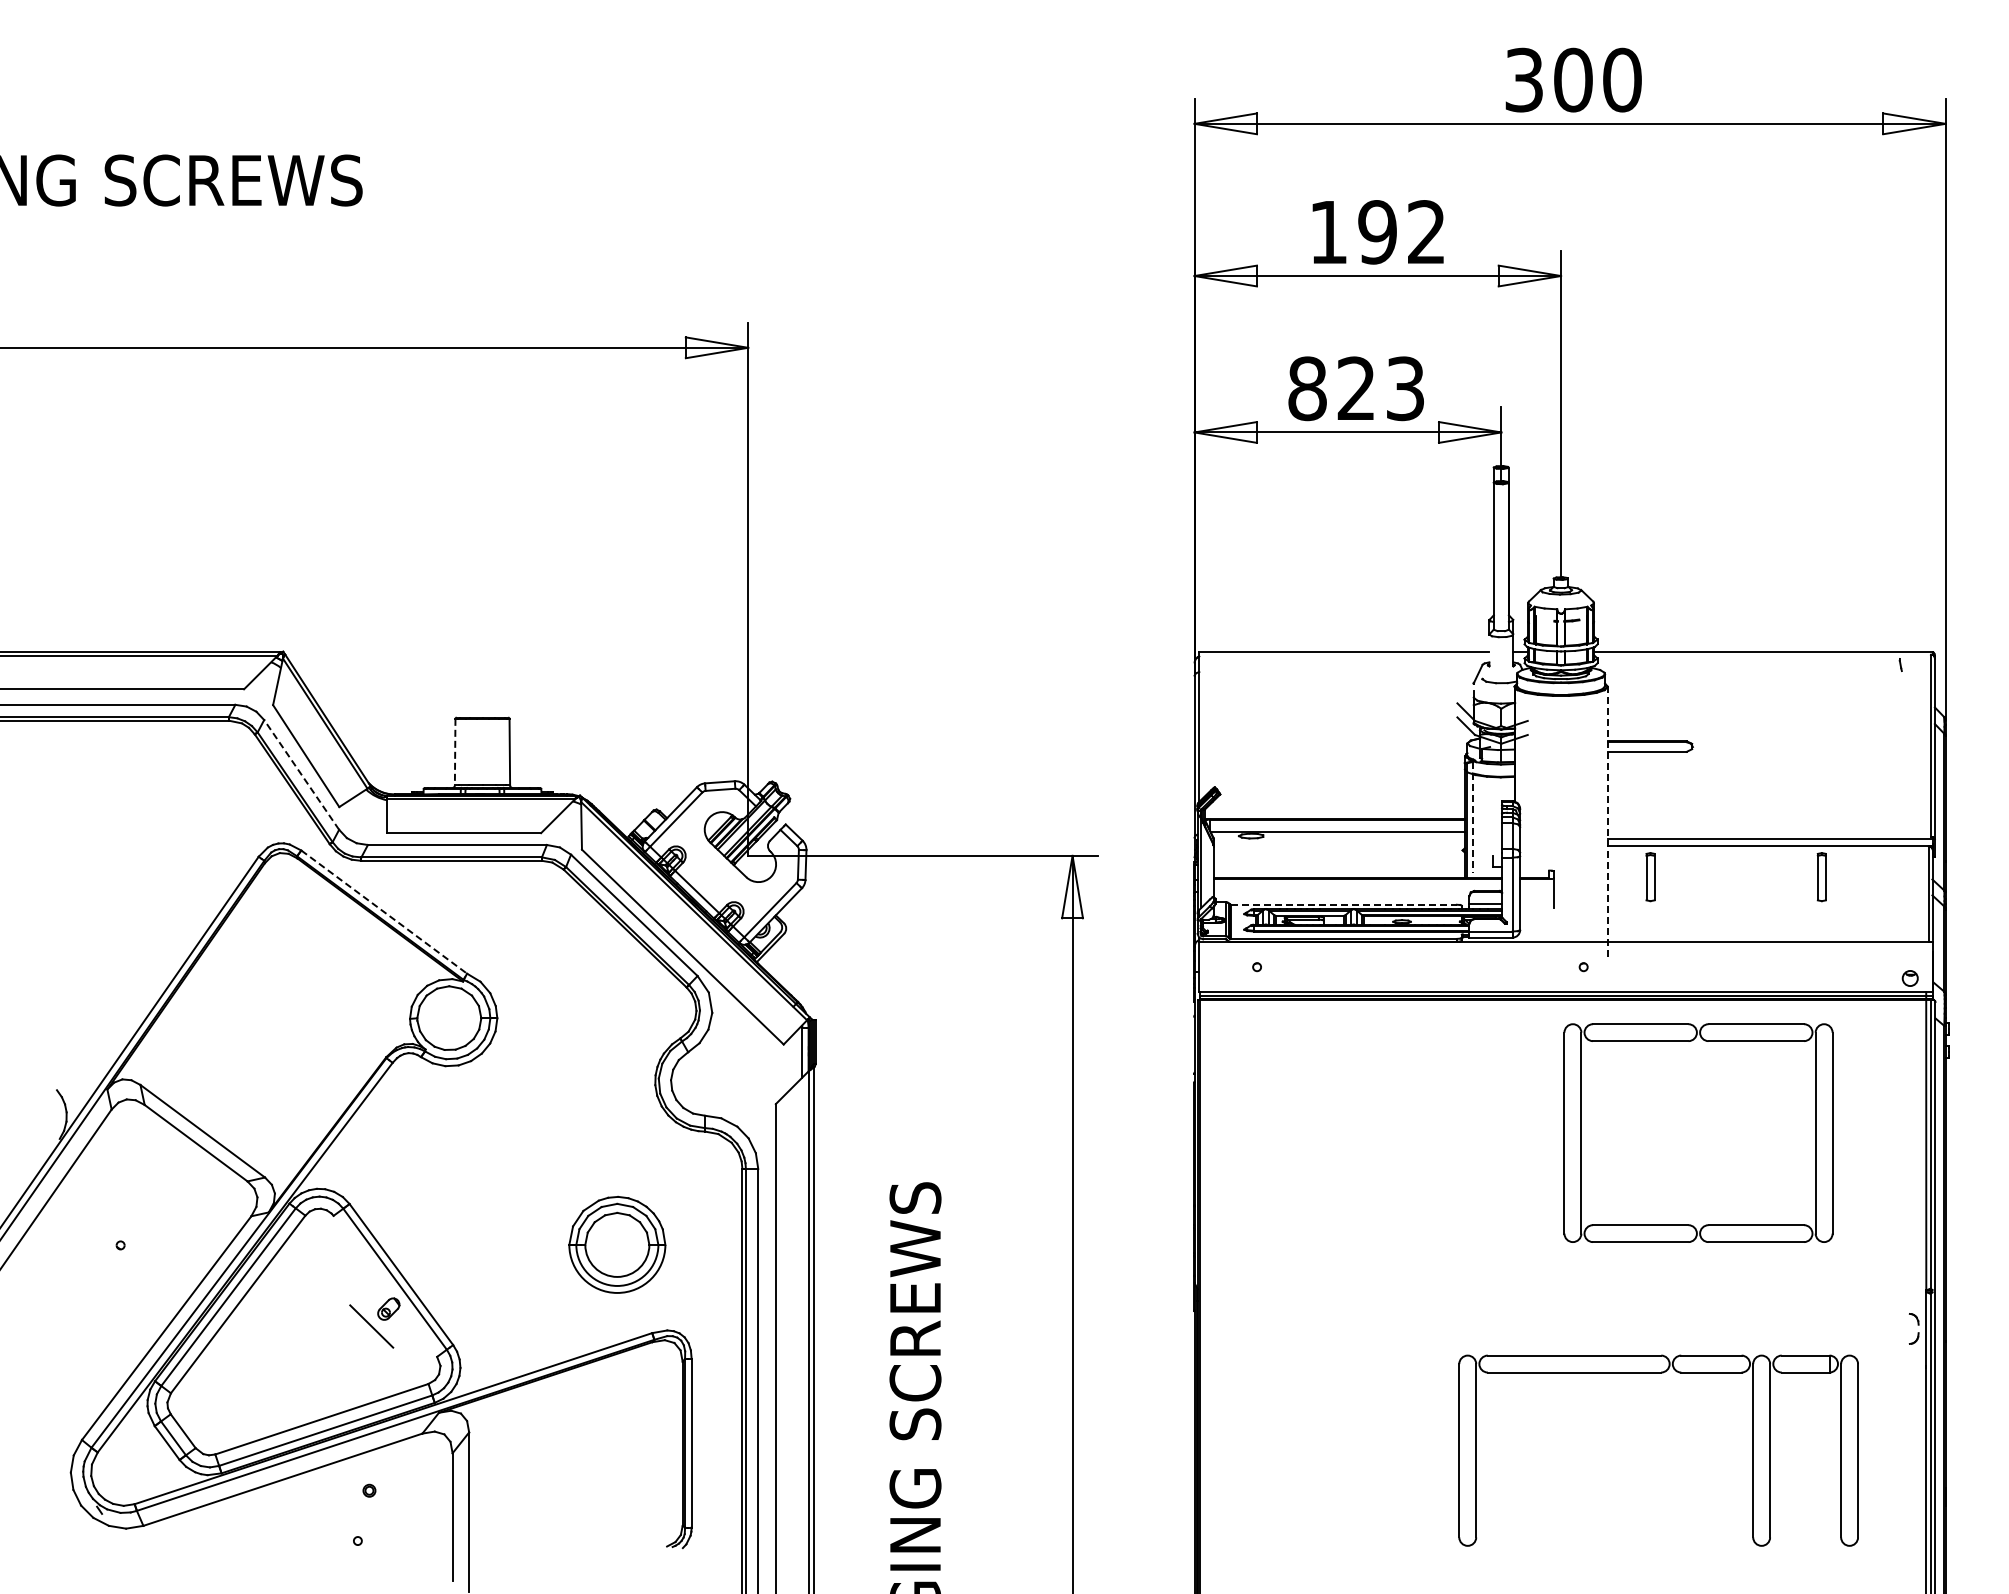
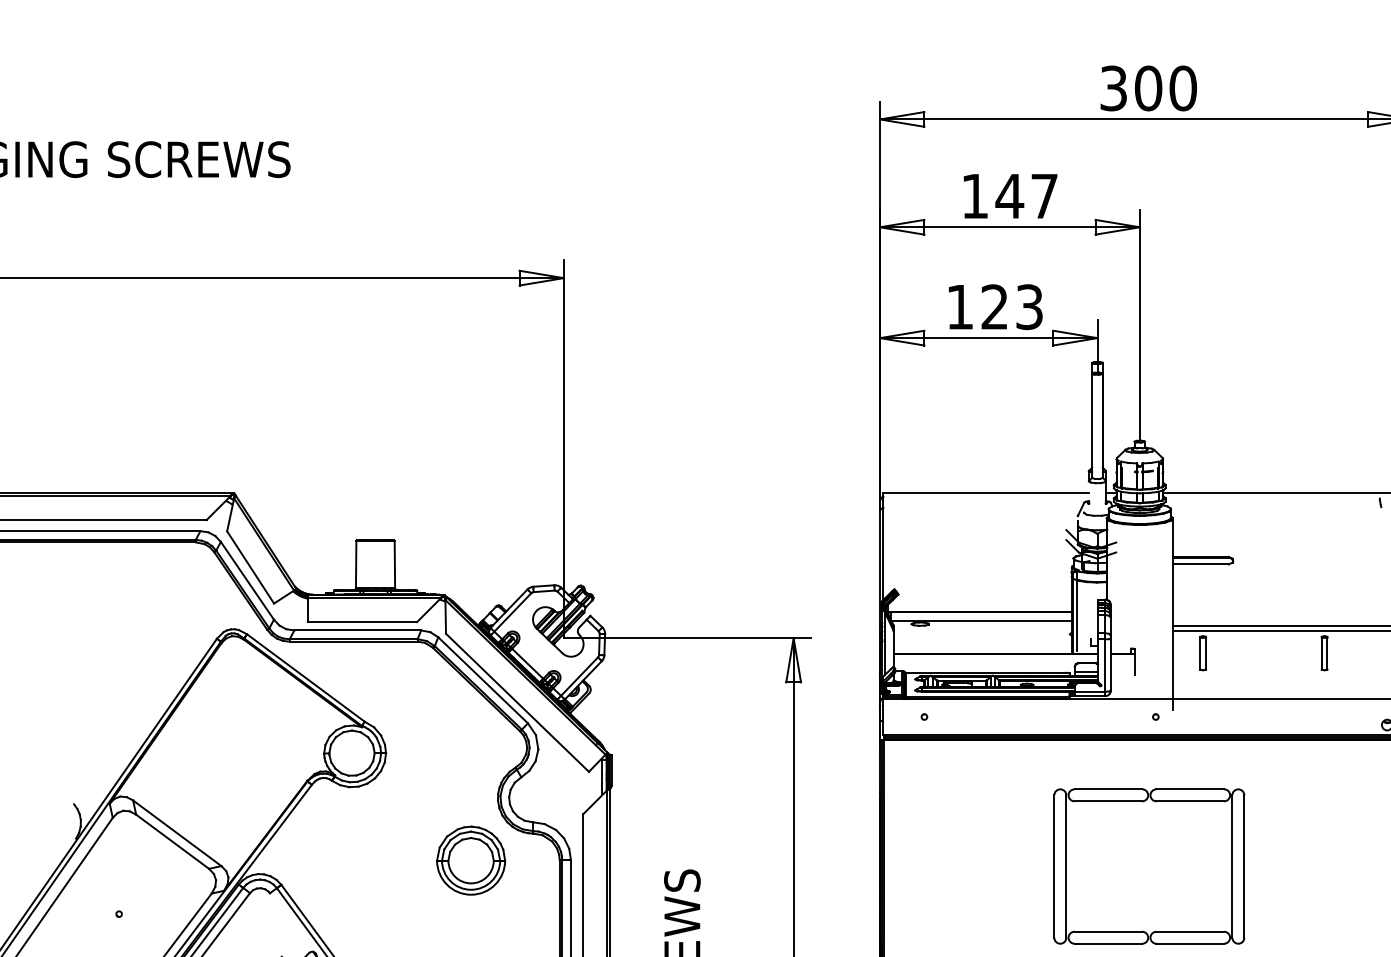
text: (1400, 232) -> (1026, 196), 192 -> 147
text: (1307, 388) -> (960, 306), 823 -> 123
line: (455, 752) -> (356, 564), dashed -> solid
line: (301, 774) -> (247, 580), dashed -> solid
line: (1473, 817) -> (1077, 610), dashed -> solid
line: (1607, 821) -> (1172, 613), dashed -> solid
line: (1344, 904) -> (986, 672), dashed -> solid
line: (384, 912) -> (306, 678), dashed -> solid
part: (1691, 1041) -> (1144, 801), moved
part: (617, 1244) -> (471, 860), moved

